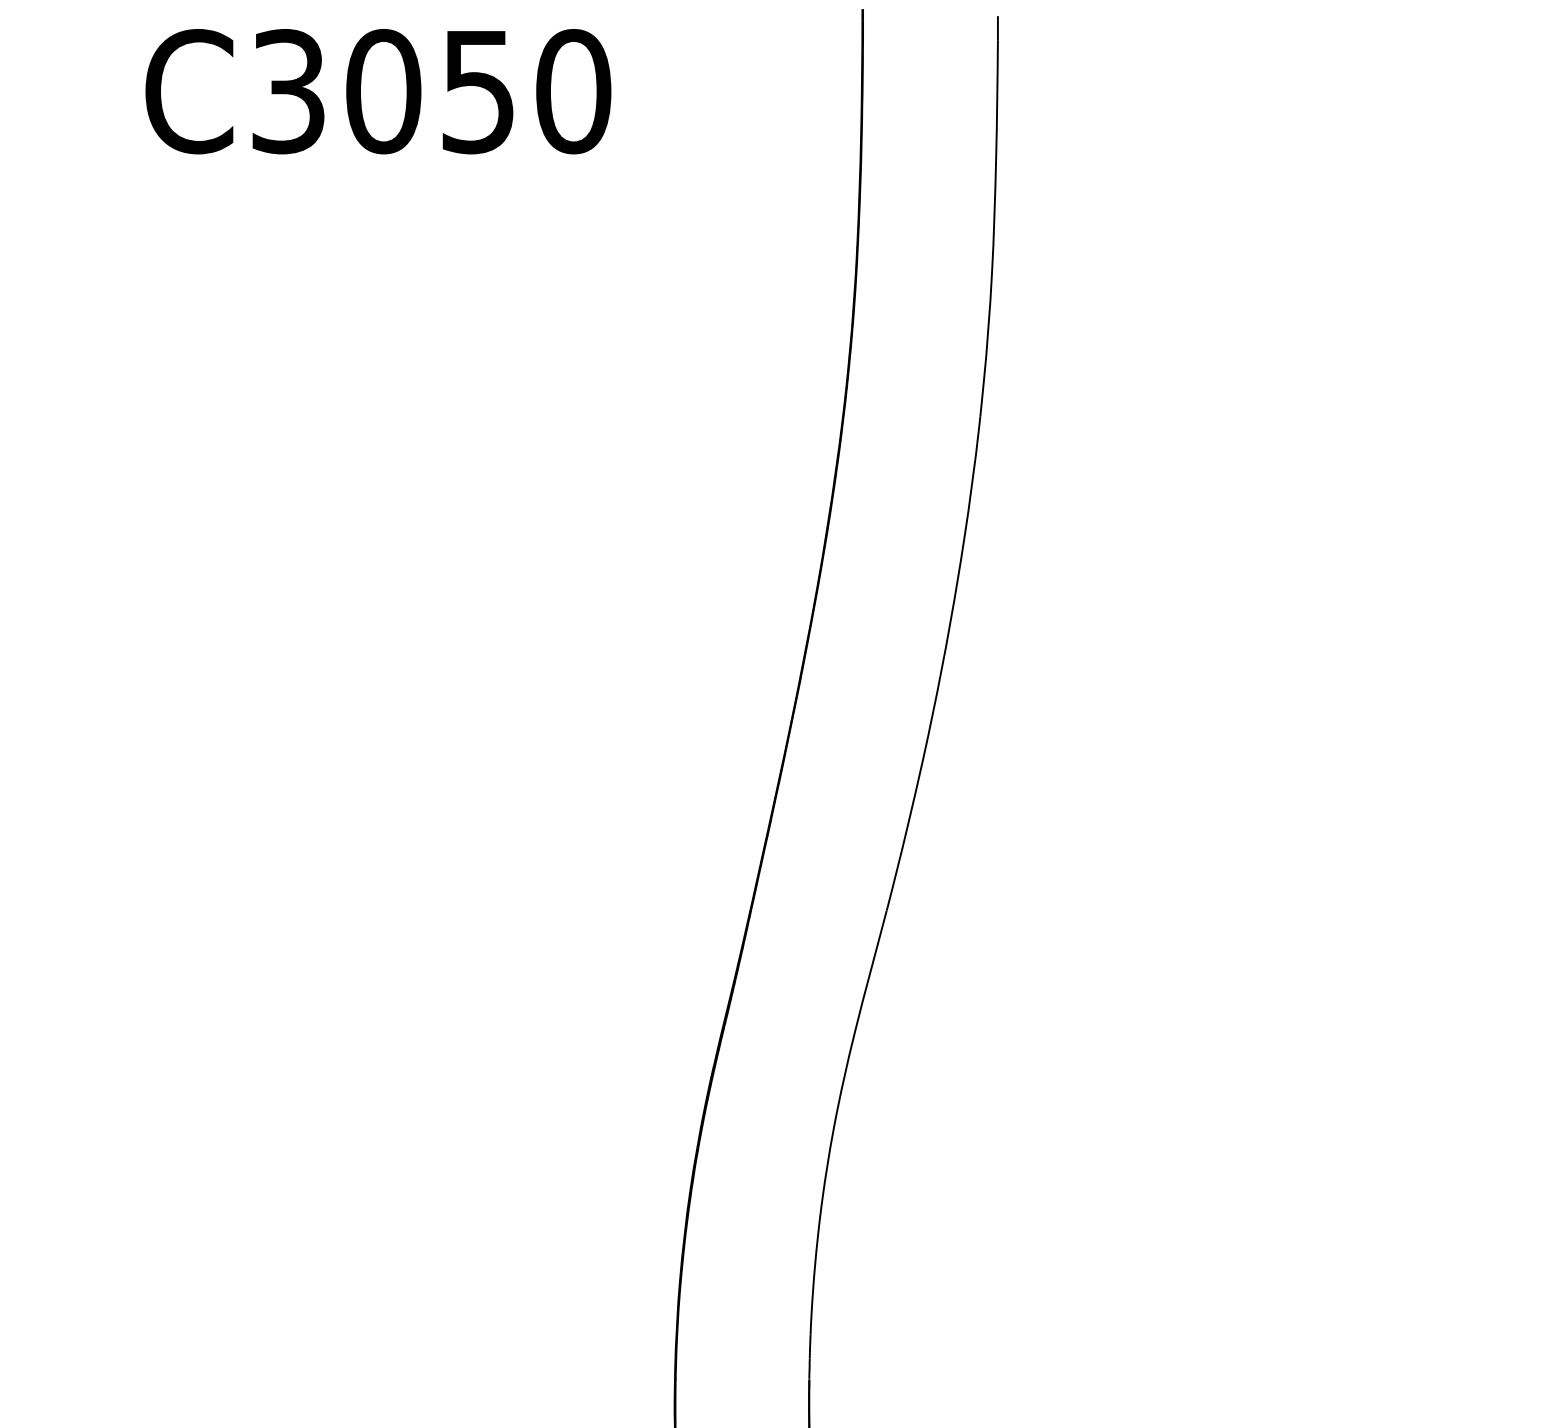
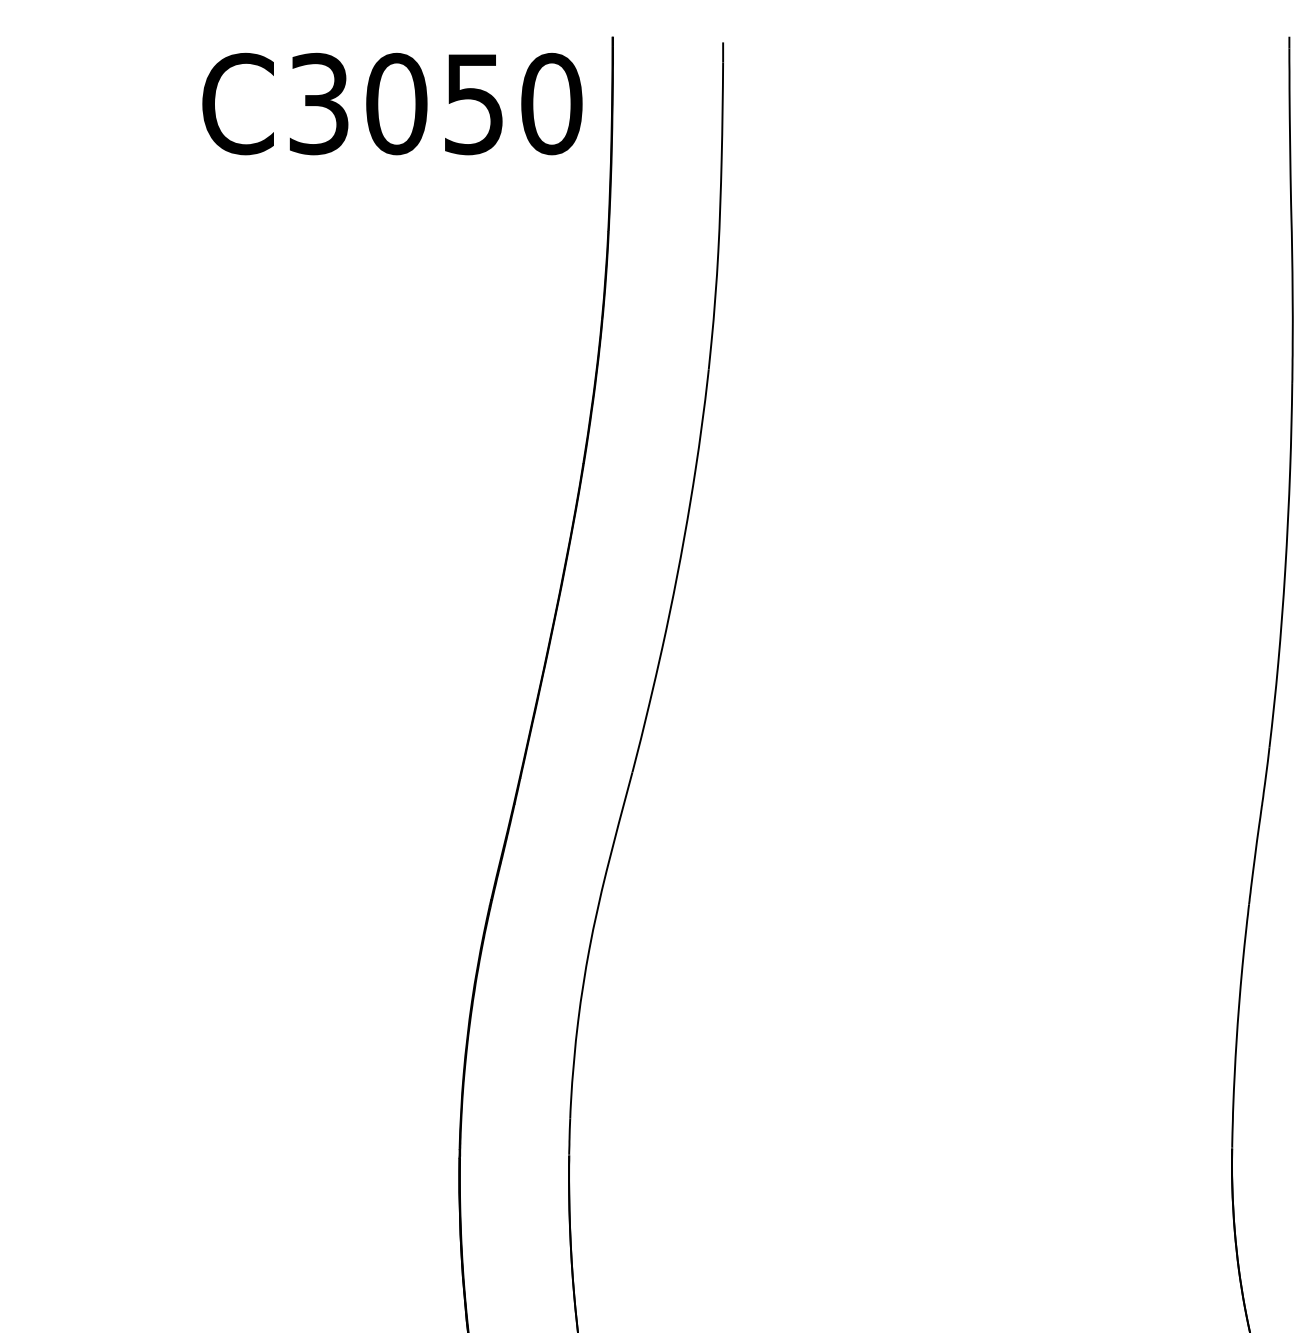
text: (378, 90) -> (392, 103), moved

